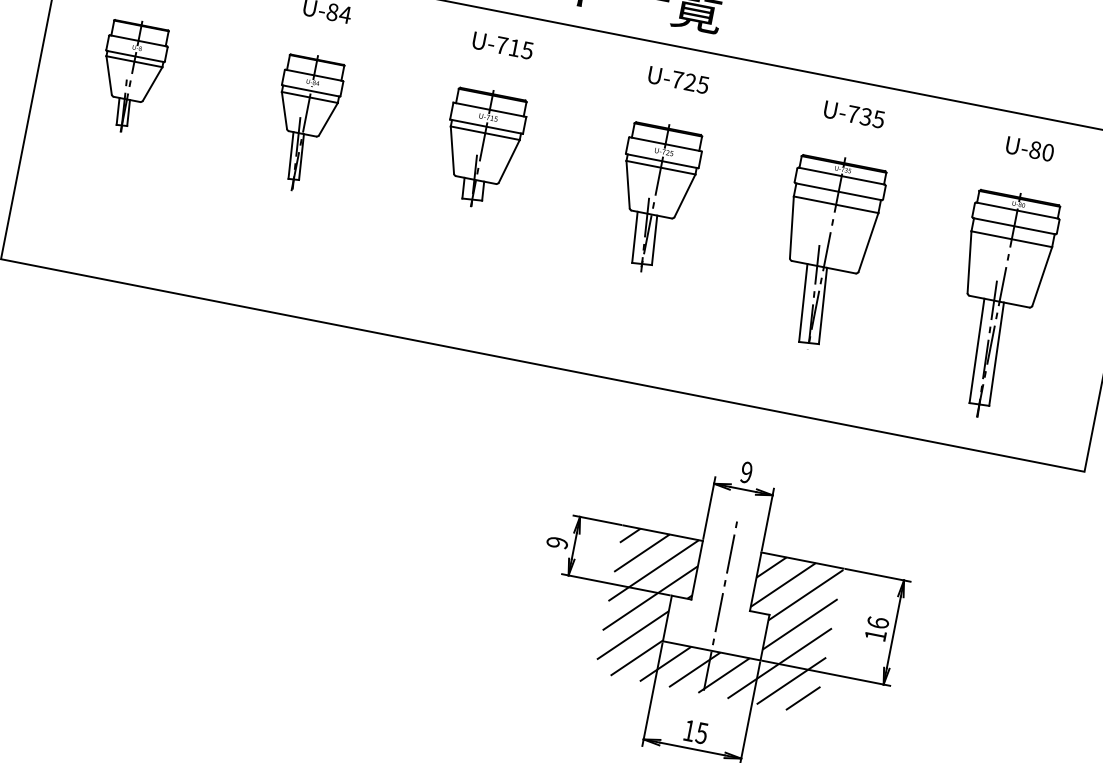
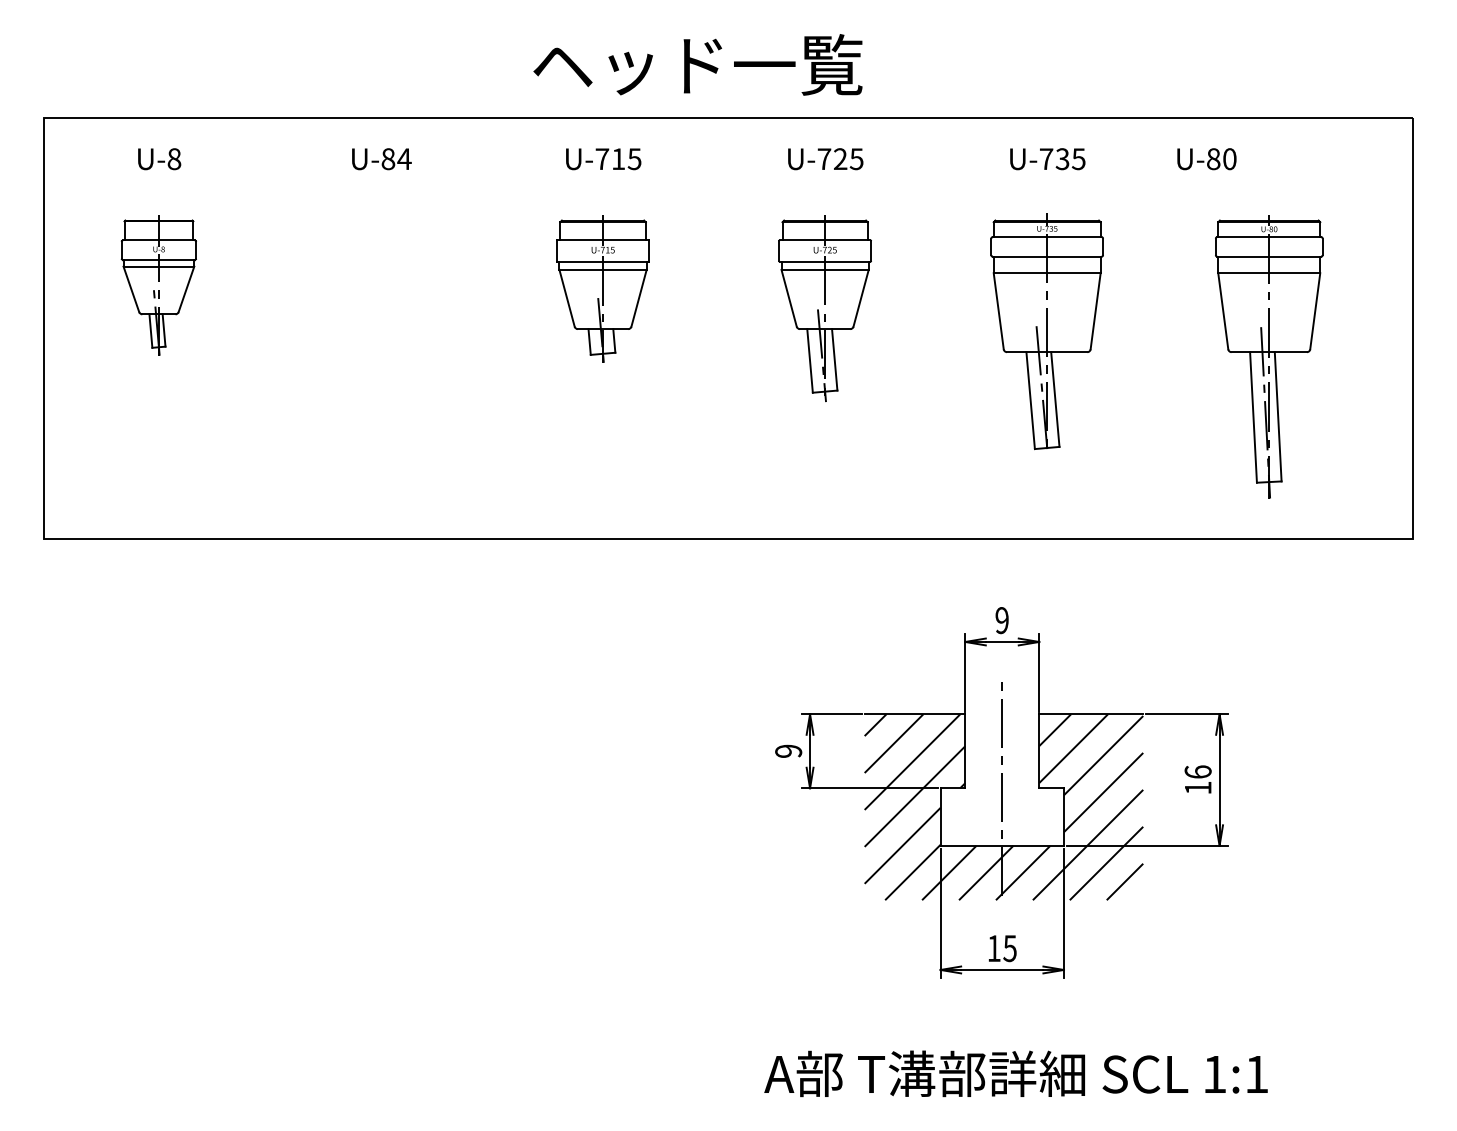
part: (304, 122) -> (380, 300), removed
text: (1029, 149) -> (1206, 159), moved

